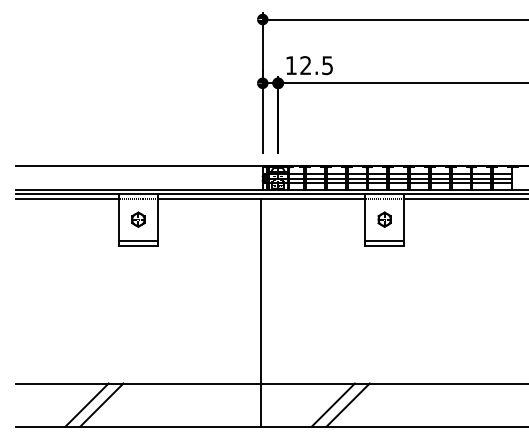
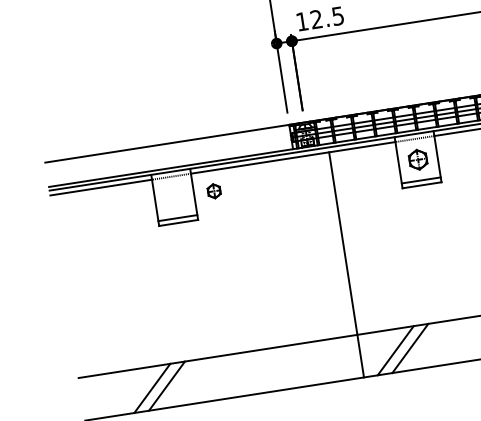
part: (138, 219) -> (214, 191), moved
part: (384, 219) -> (417, 159), size x1.4
line: (260, 312) -> (346, 264), moved

